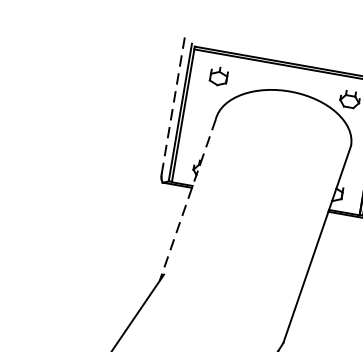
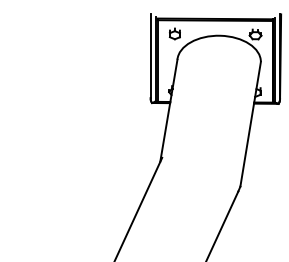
line: (173, 104) -> (150, 55), dashed -> solid
line: (187, 199) -> (168, 110), dashed -> solid

